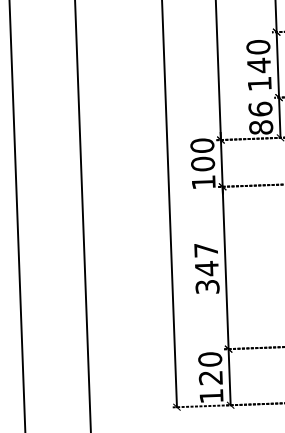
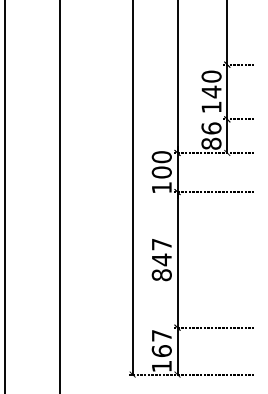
text: (207, 287) -> (161, 275), 347 -> 847
text: (210, 367) -> (161, 342), 120 -> 167

